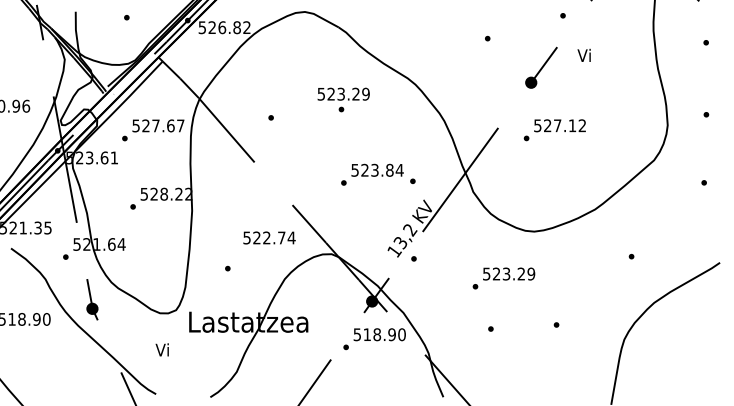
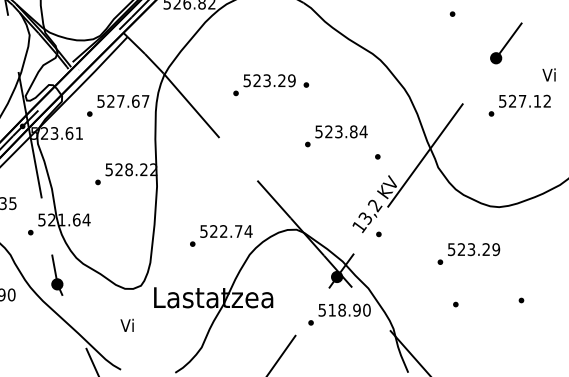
text: (583, 54) -> (548, 74), moved
text: (343, 93) -> (269, 80), moved
text: (372, 174) -> (336, 136), moved
text: (269, 237) -> (226, 231), moved

